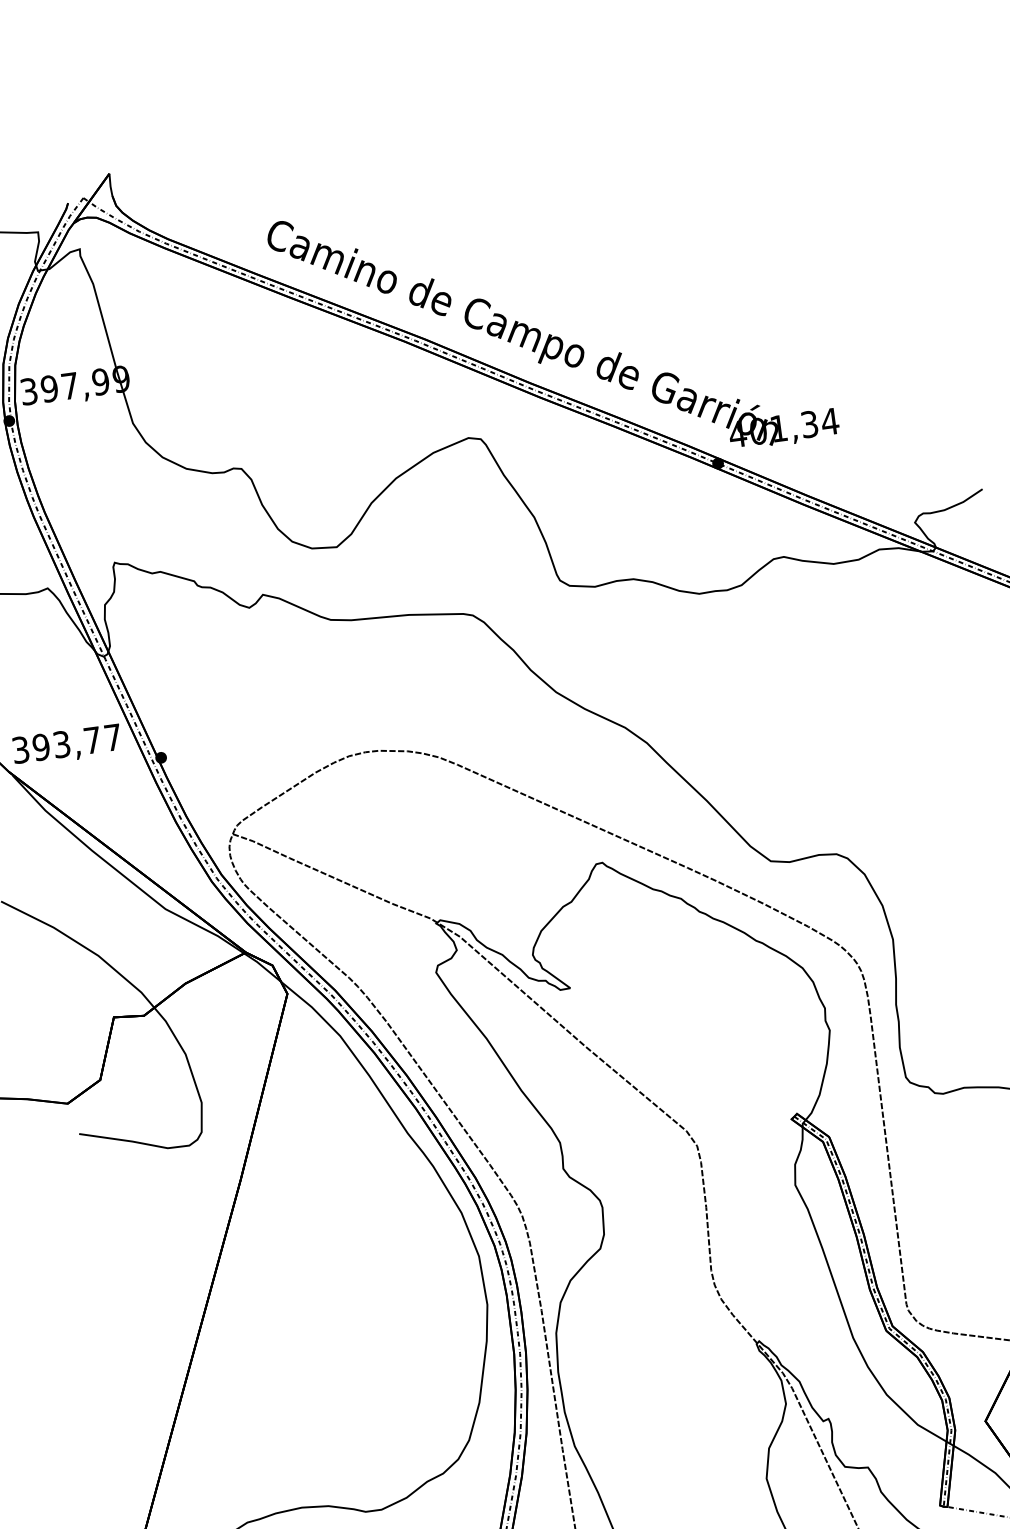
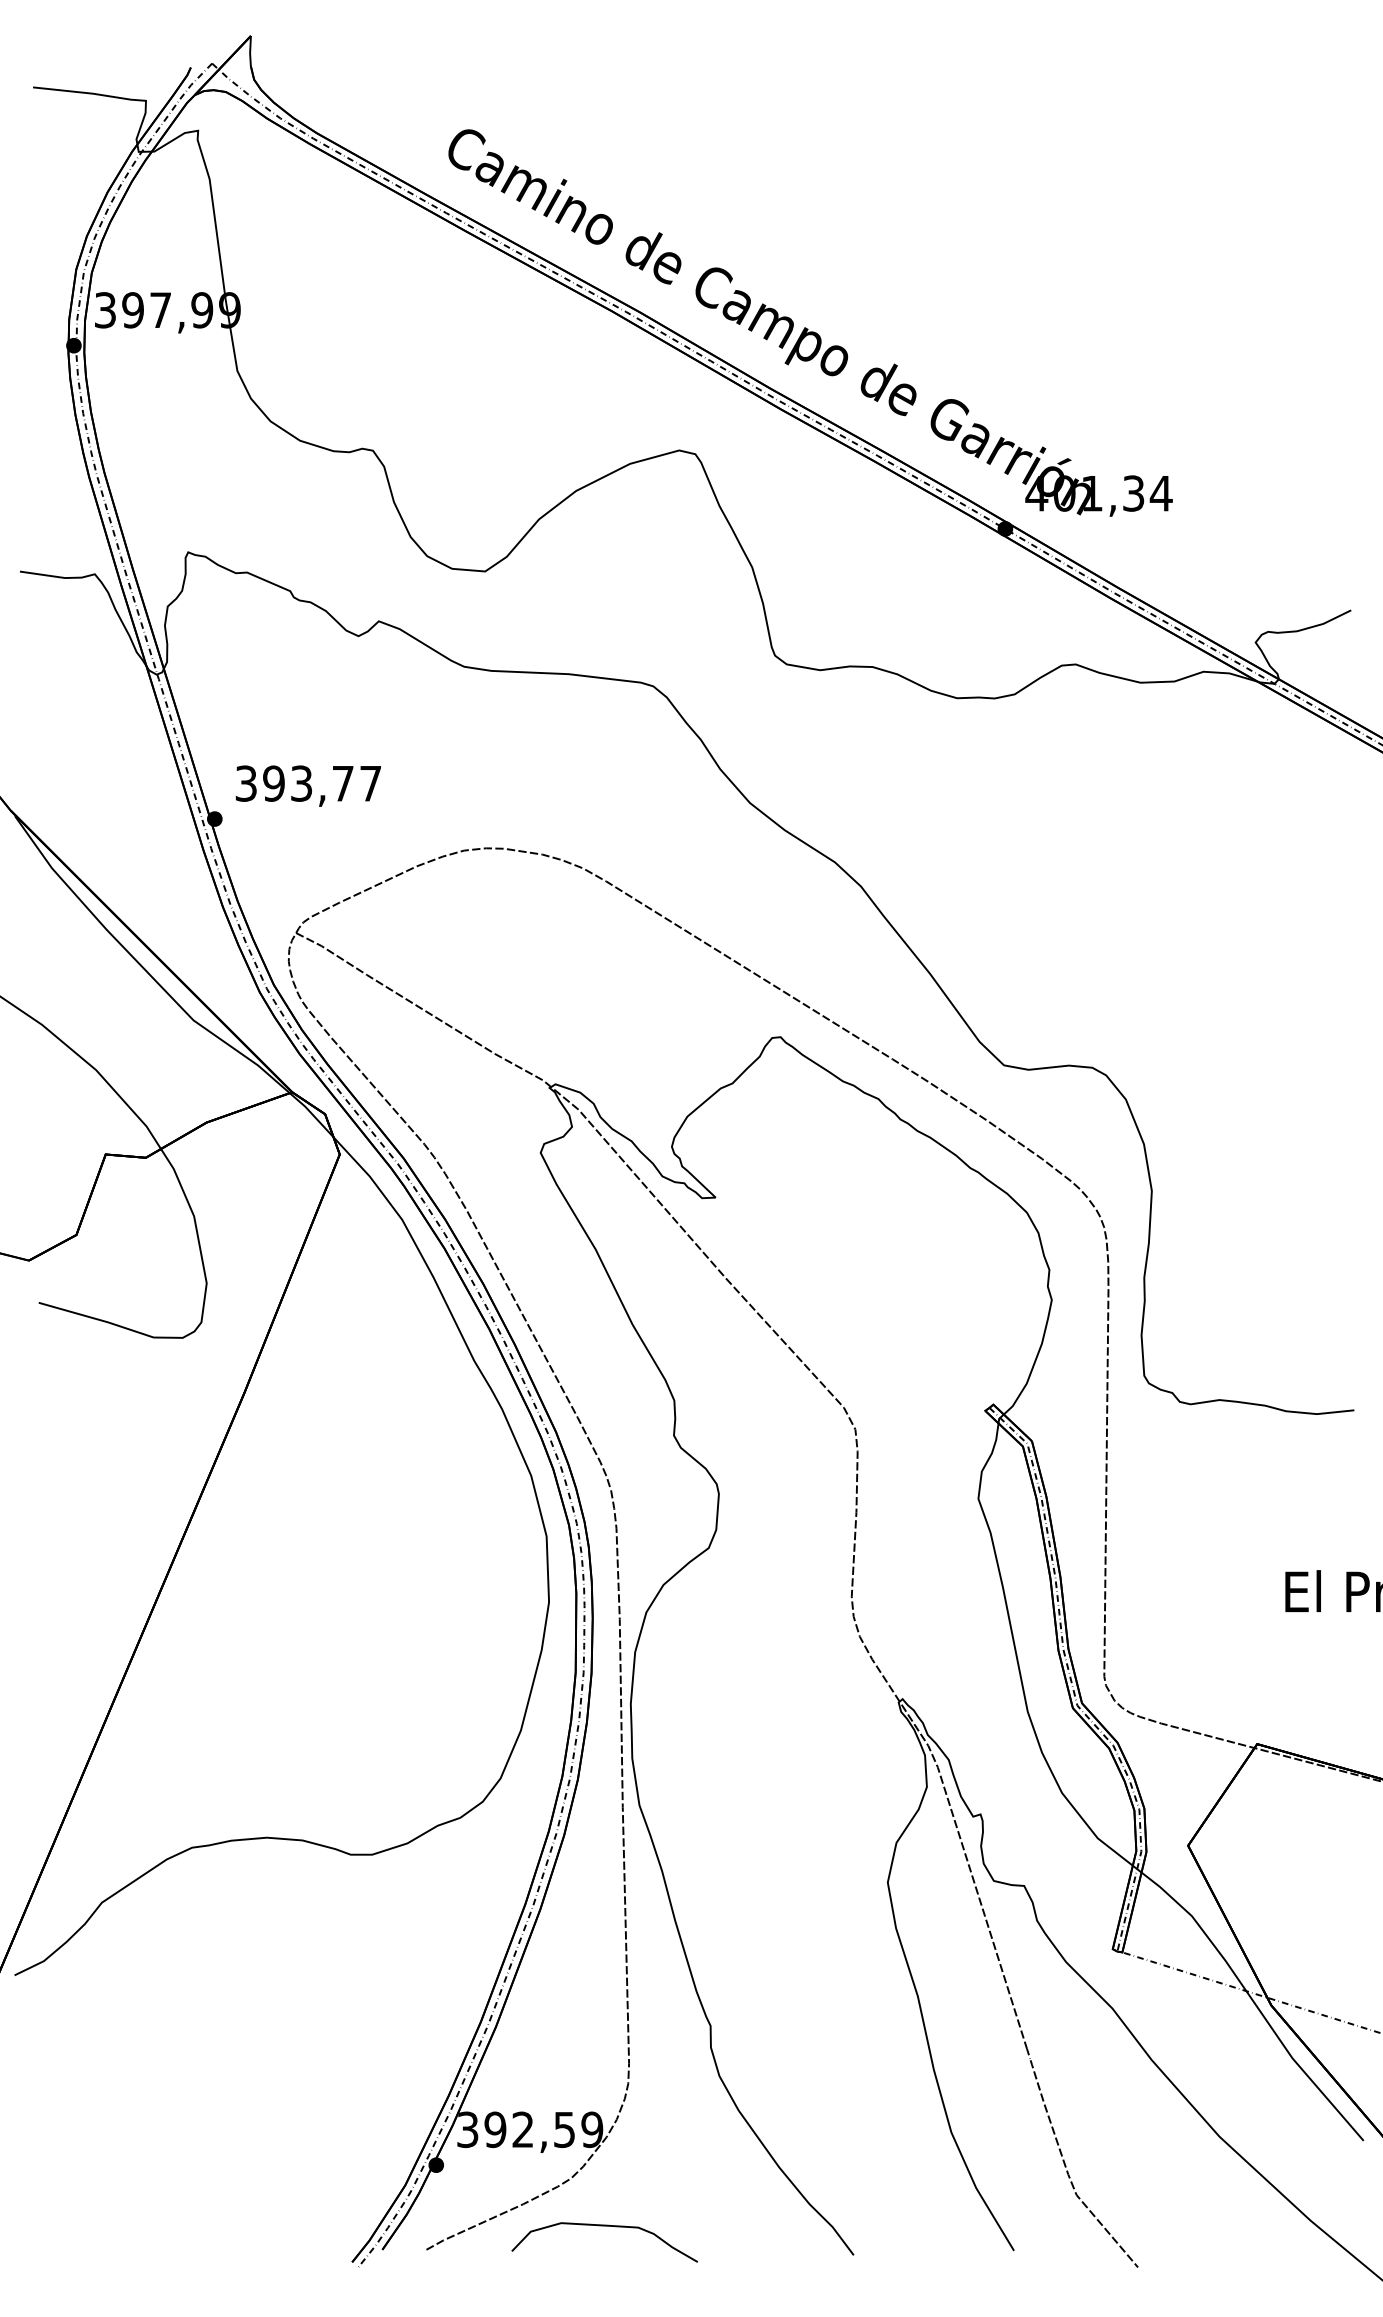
text: (67, 745) -> (308, 785), moved

